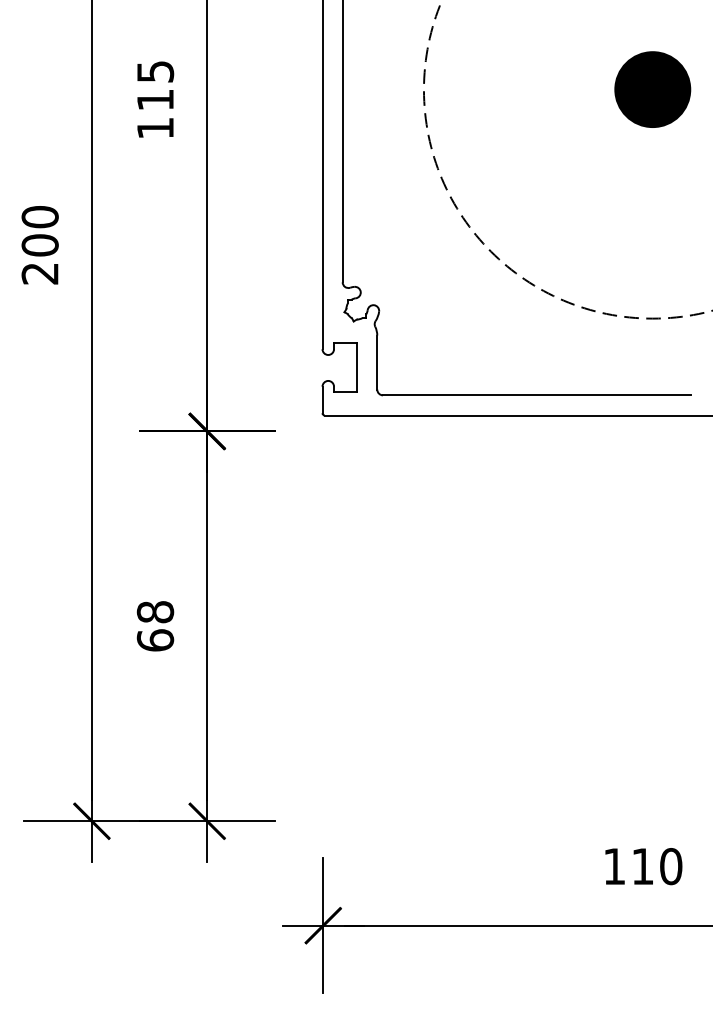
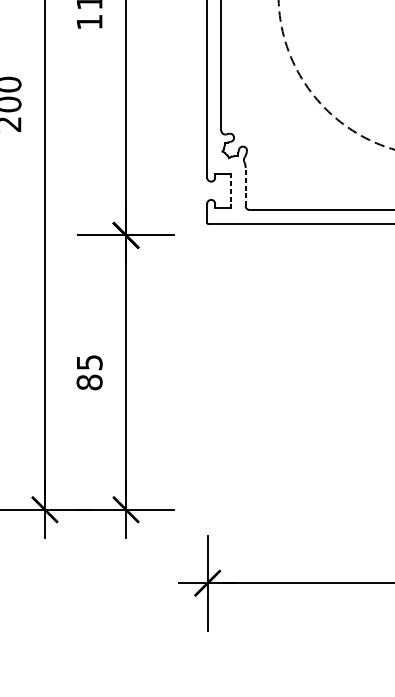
line: (377, 362) -> (245, 186), solid -> dashed
line: (357, 367) -> (231, 190), solid -> dashed
text: (155, 626) -> (89, 372), 68 -> 85

